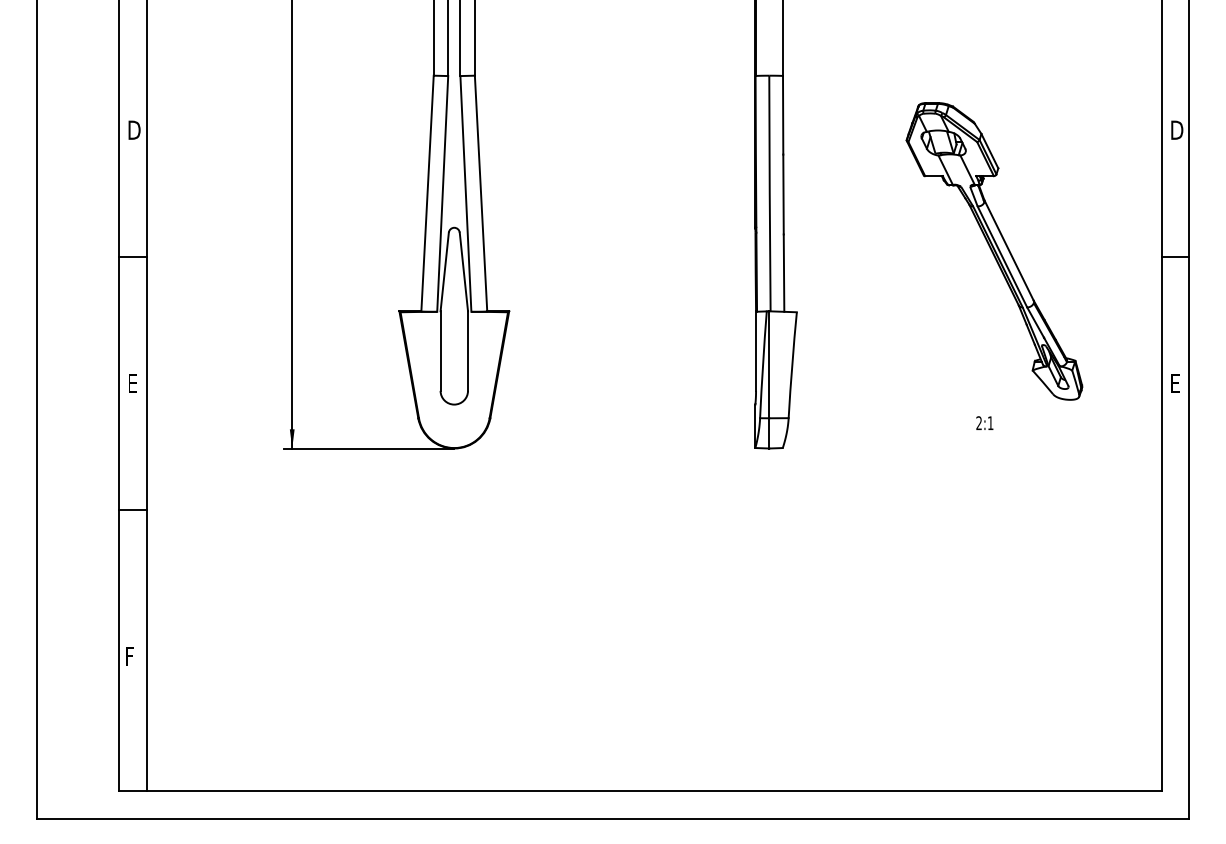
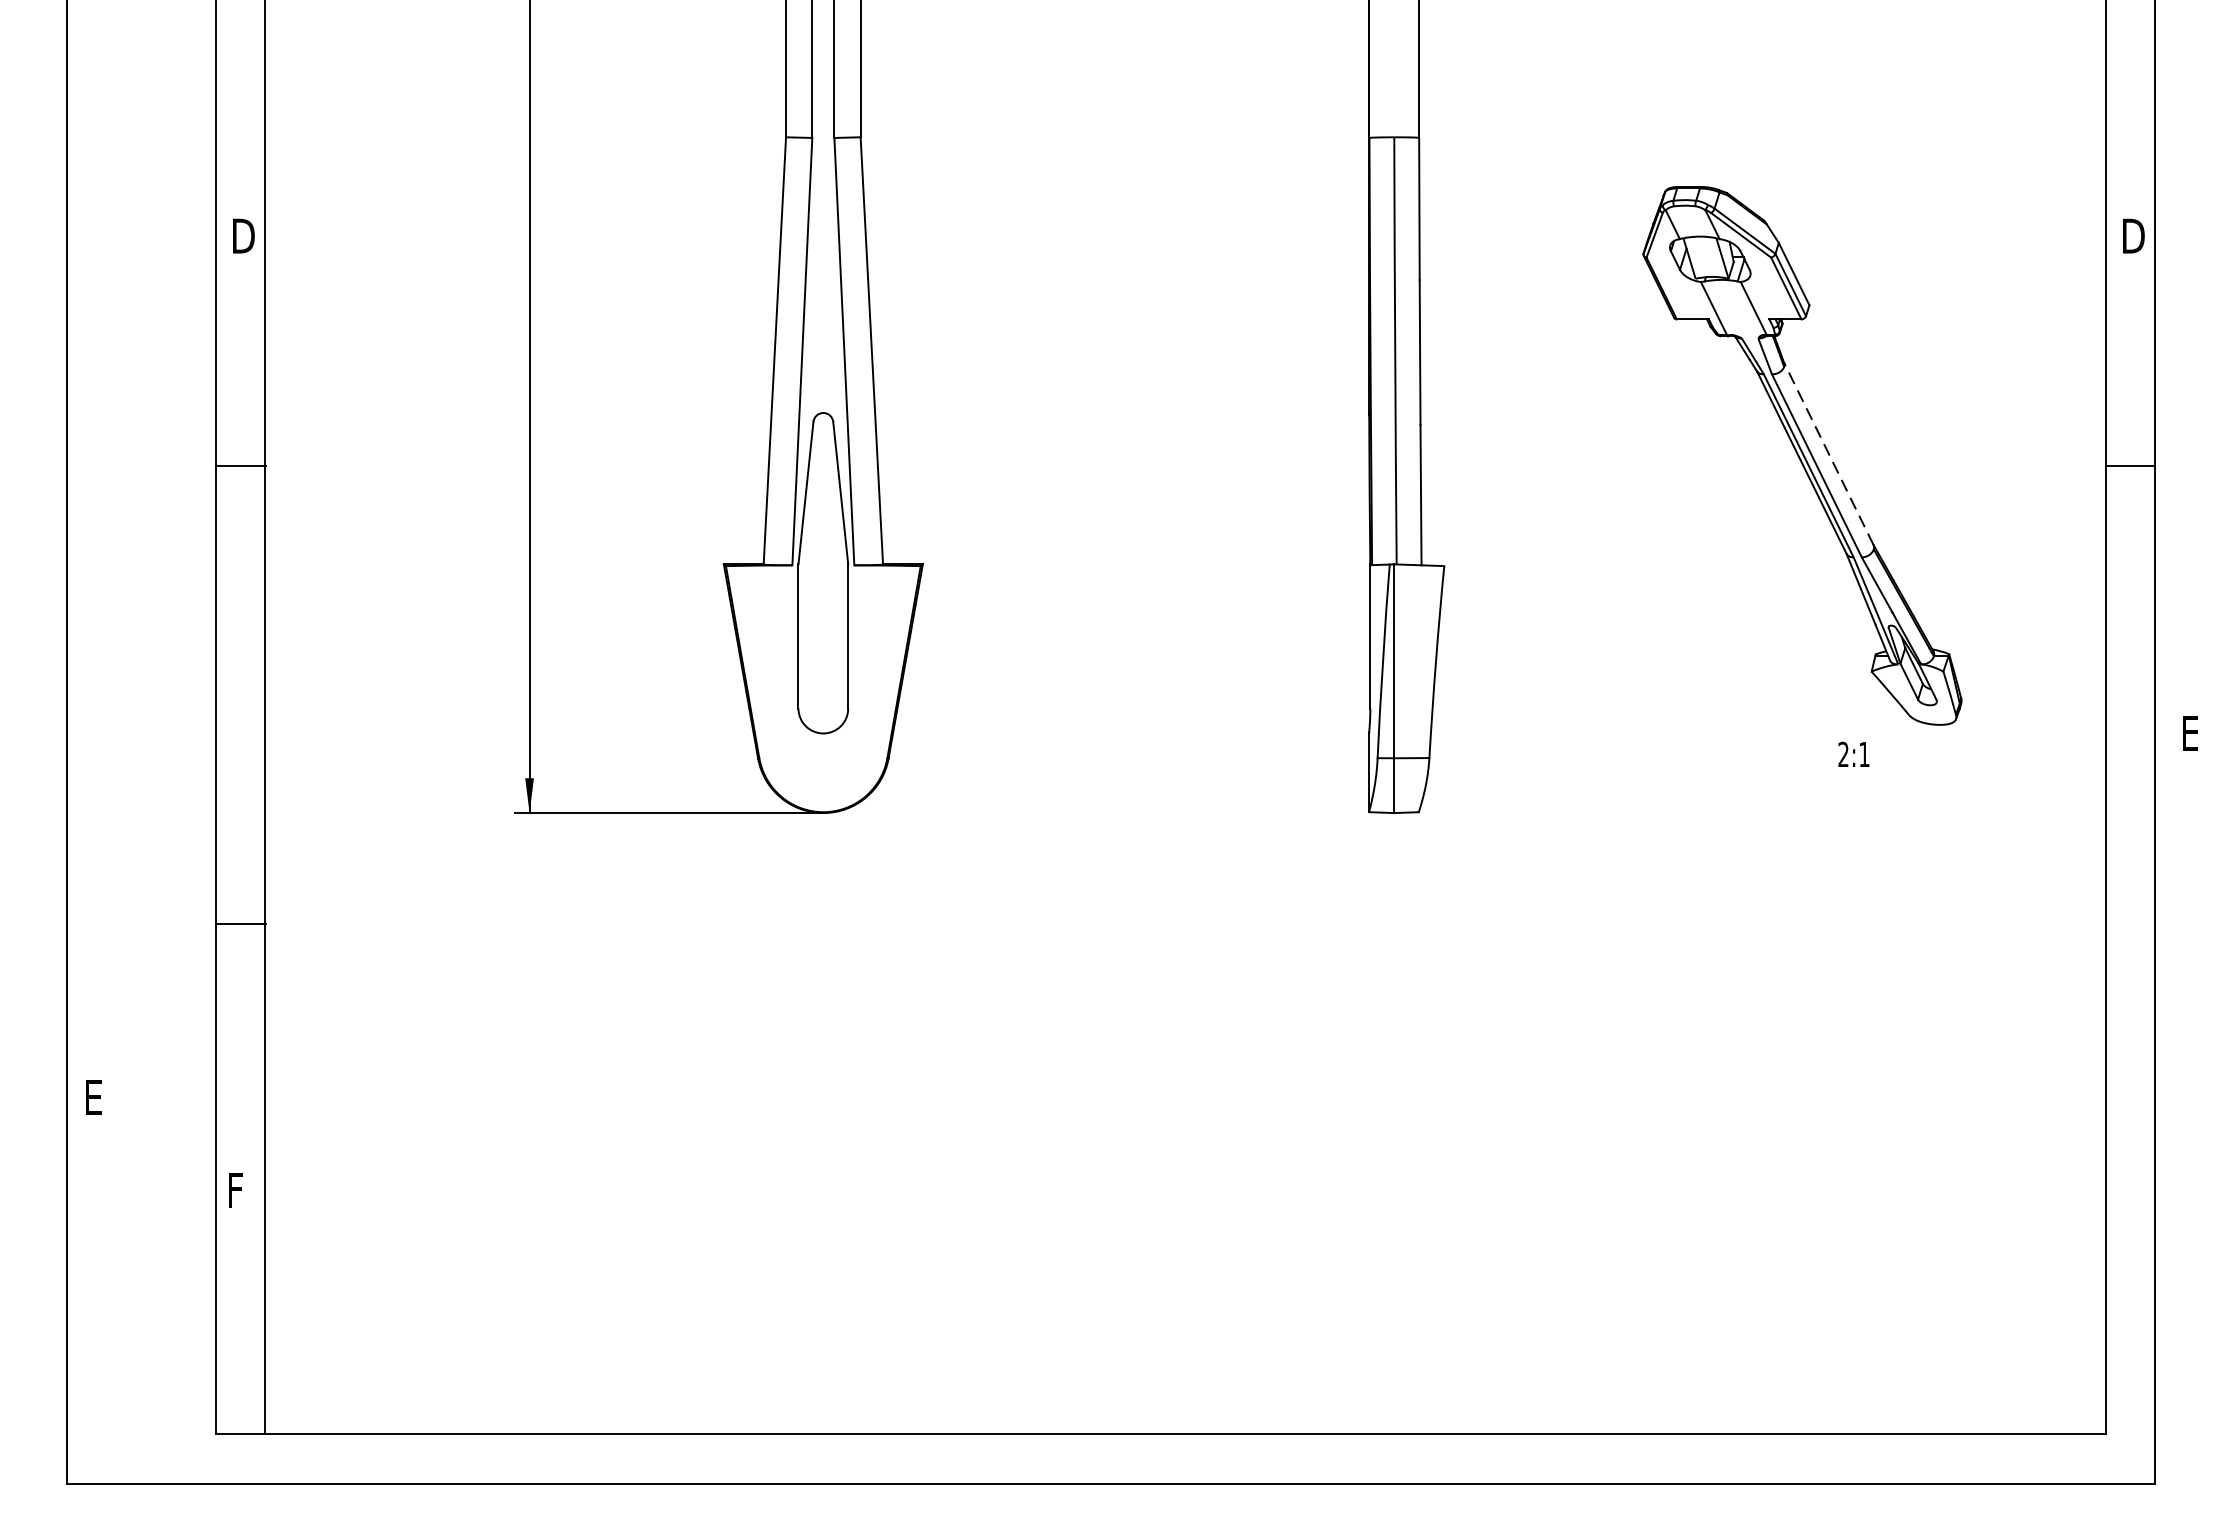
line: (1008, 249) -> (1827, 452), solid -> dashed
text: (132, 383) -> (93, 1097), moved
text: (1175, 383) -> (2190, 733), moved
text: (984, 422) -> (1853, 753), moved

